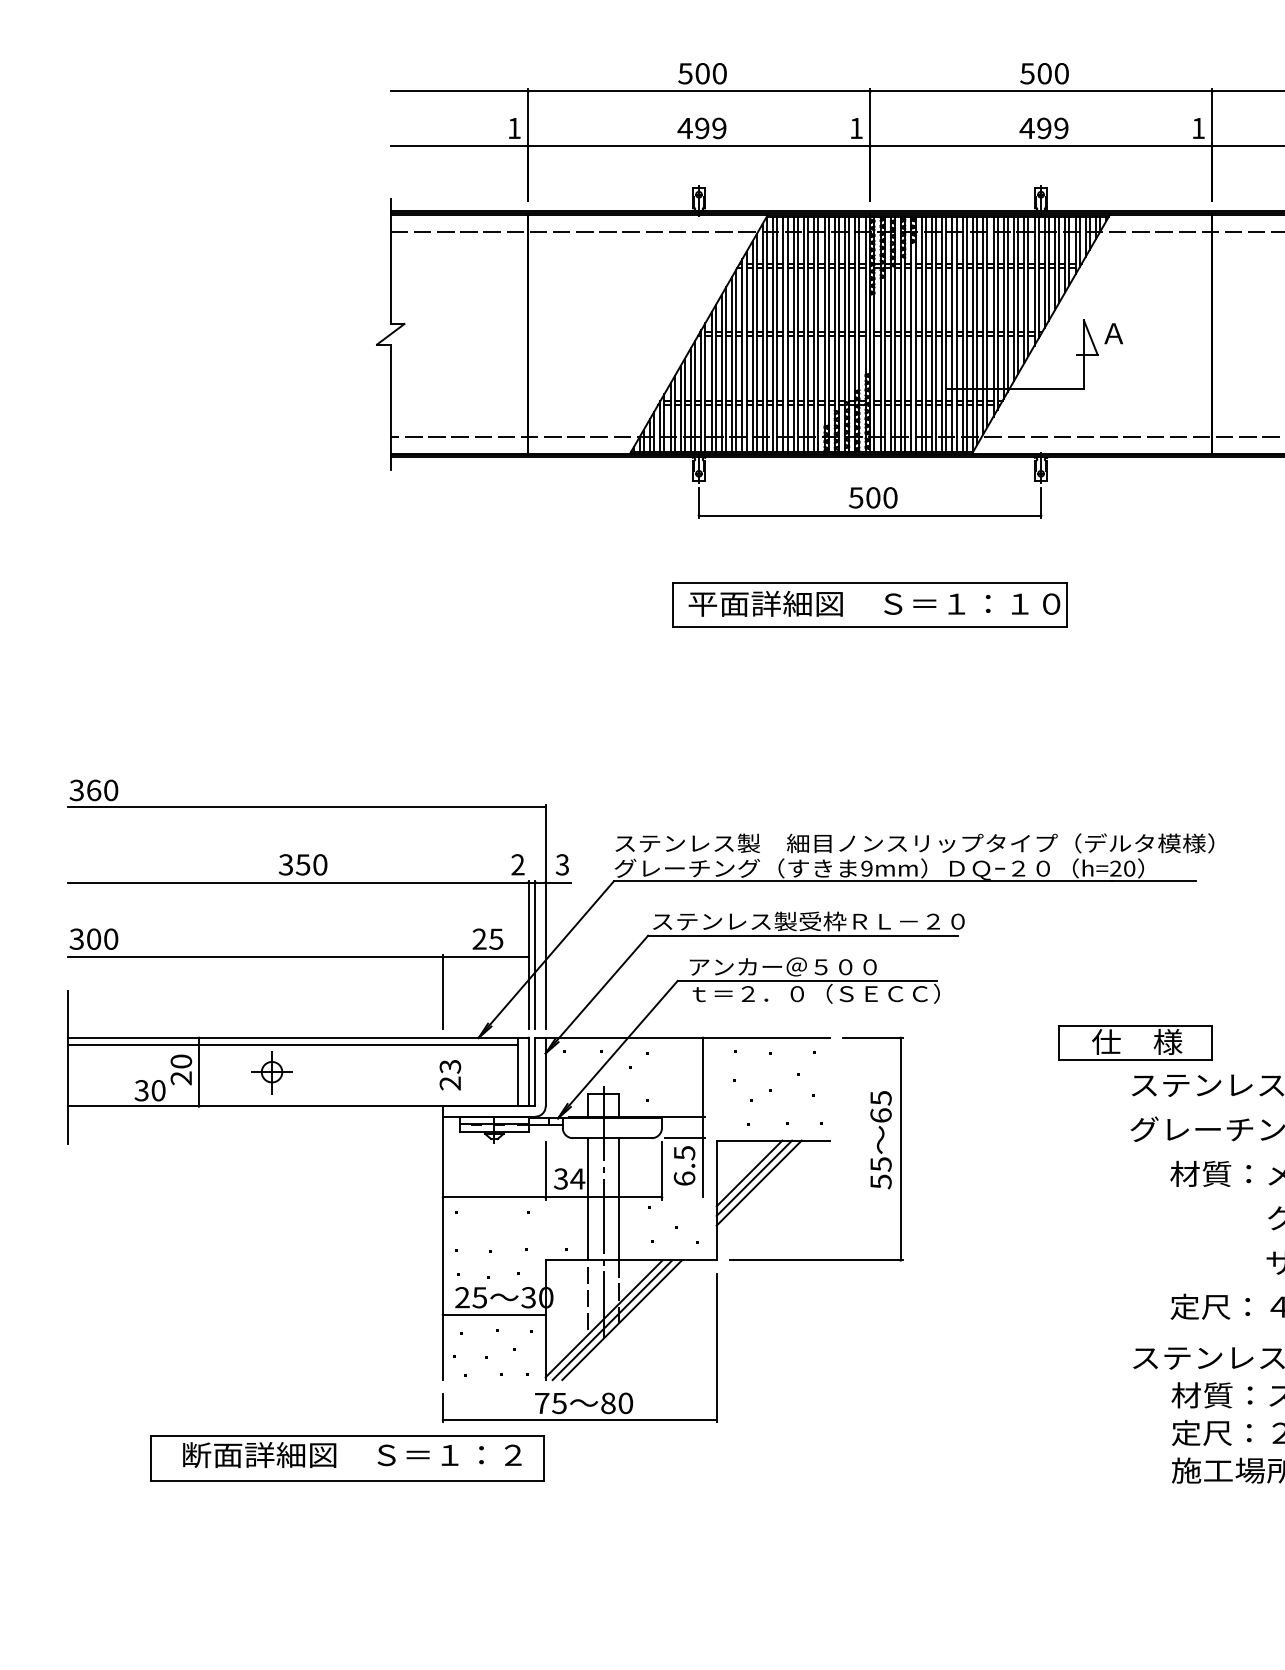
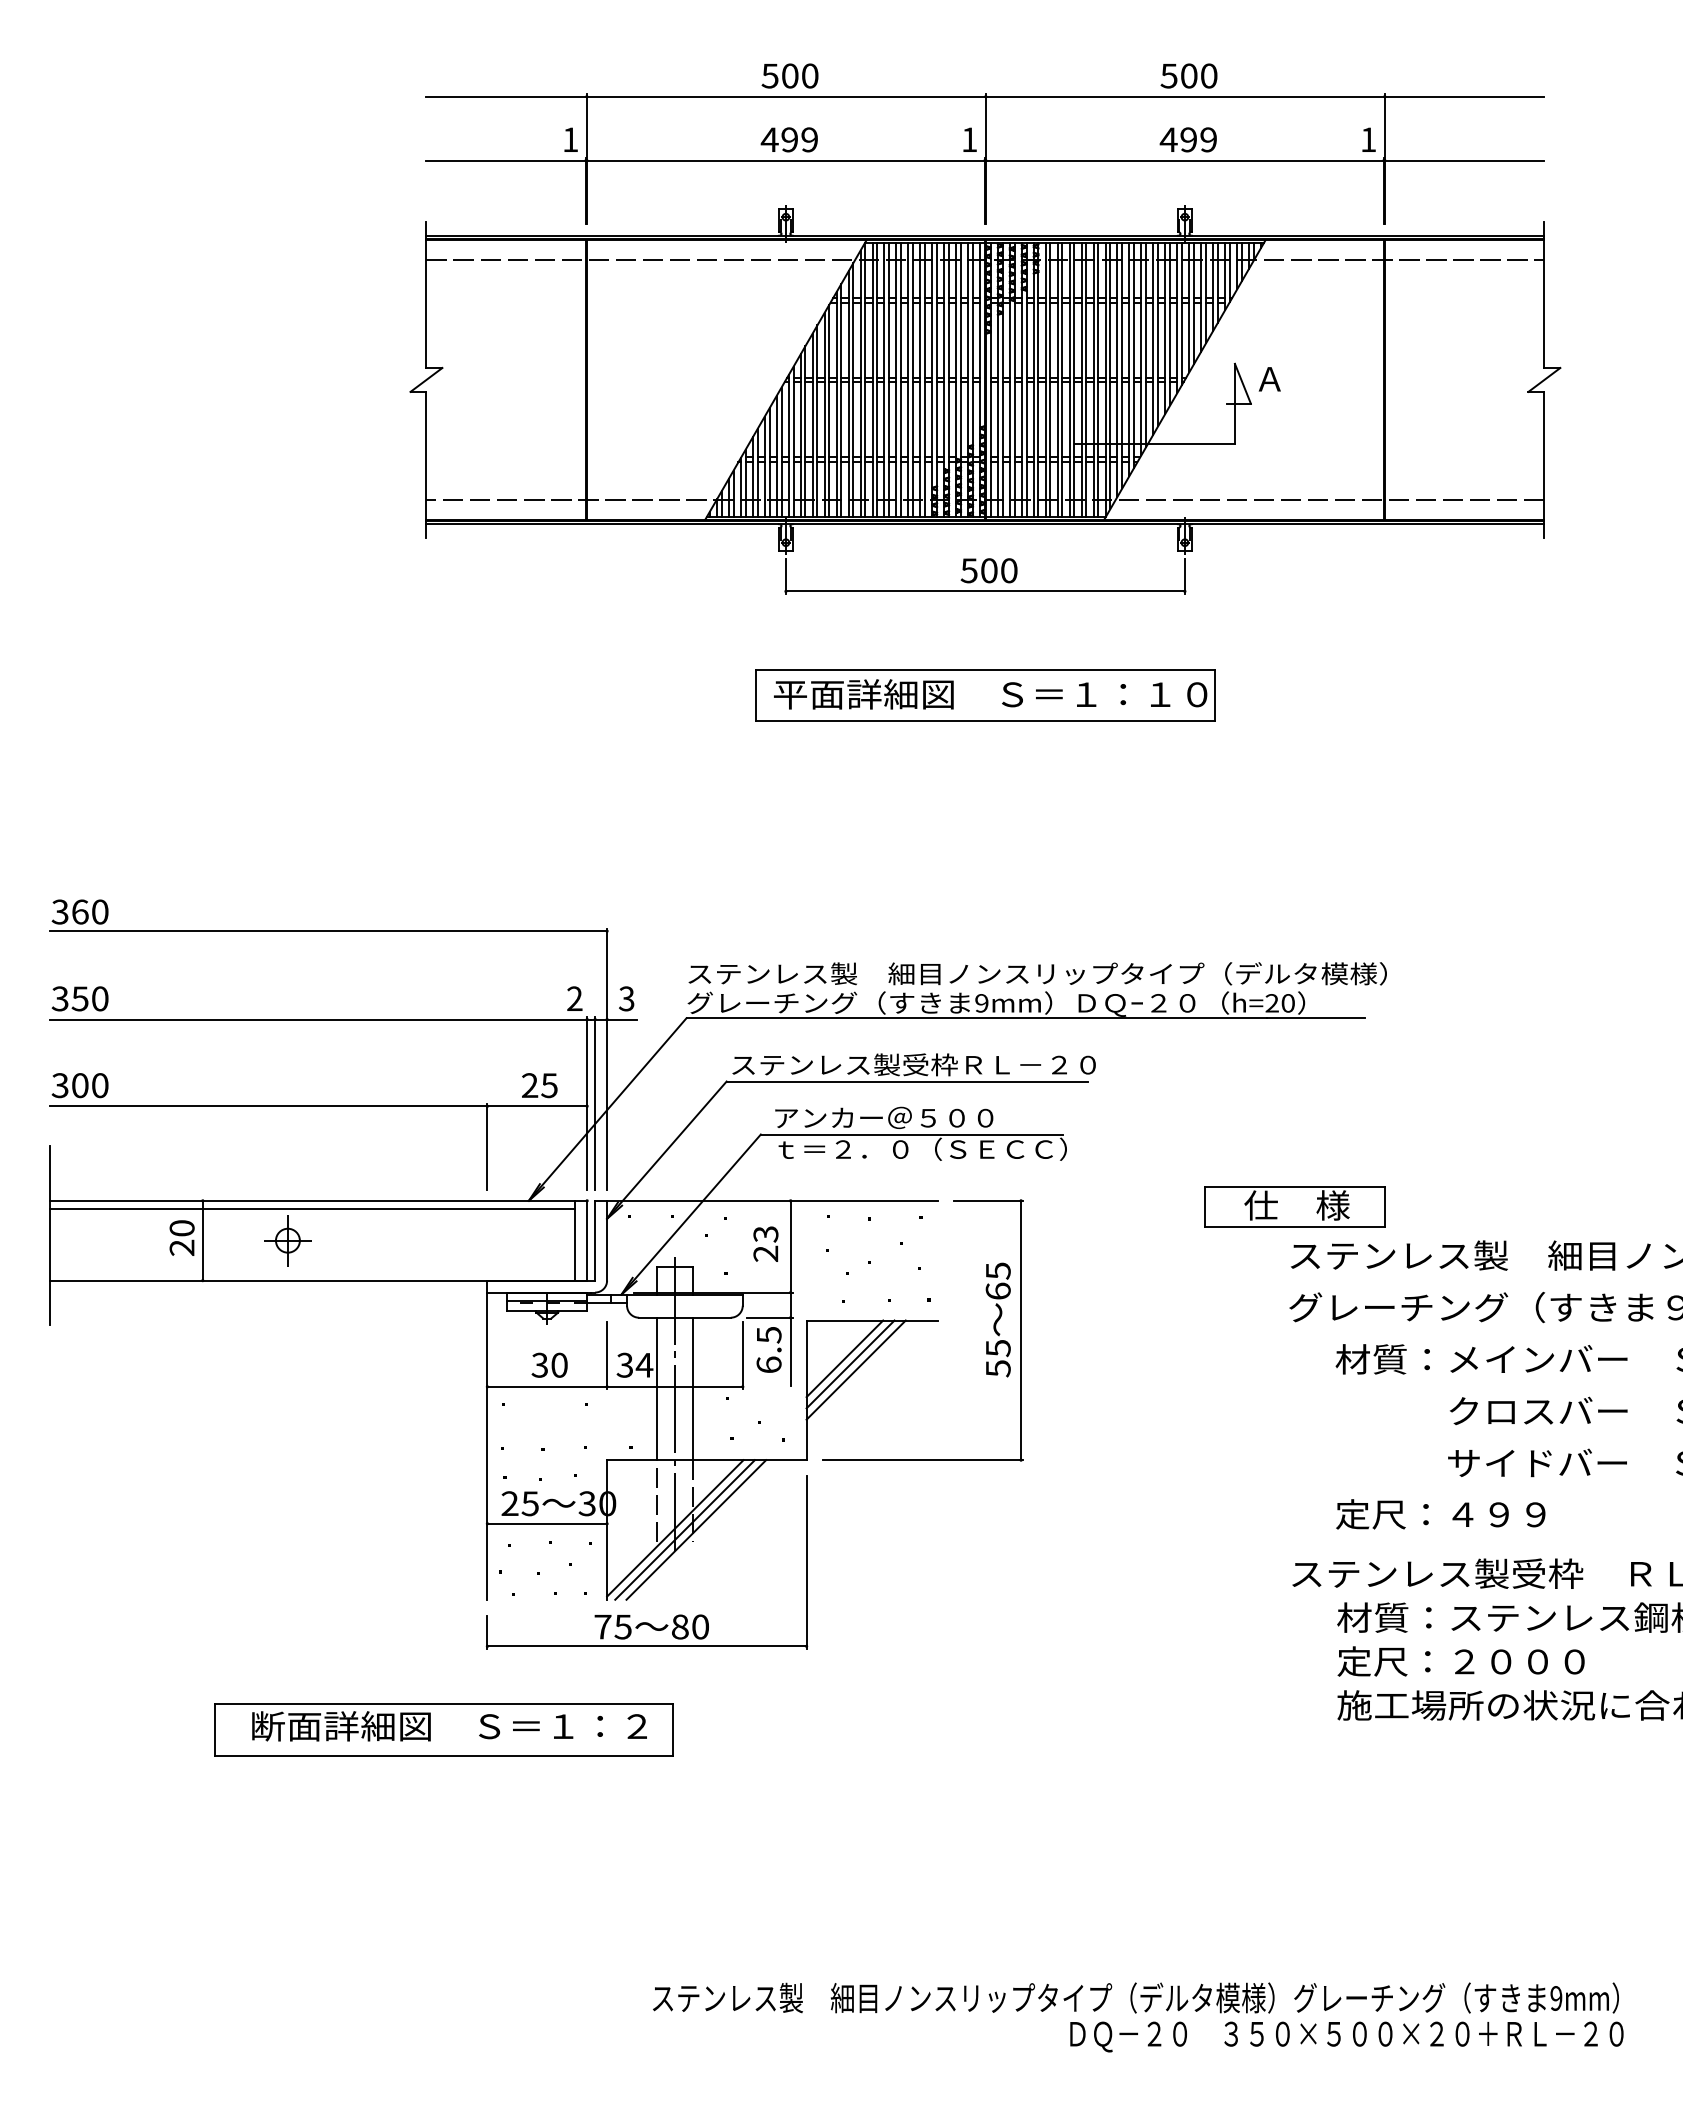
text: (302, 864) -> (79, 998), moved
text: (450, 1074) -> (765, 1243), moved
text: (149, 1090) -> (549, 1364), moved
part: (347, 1457) -> (443, 1729), moved

